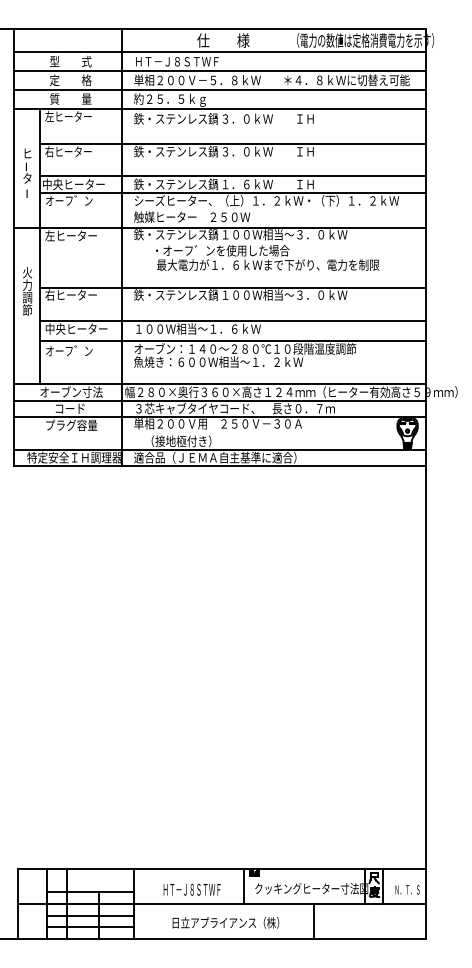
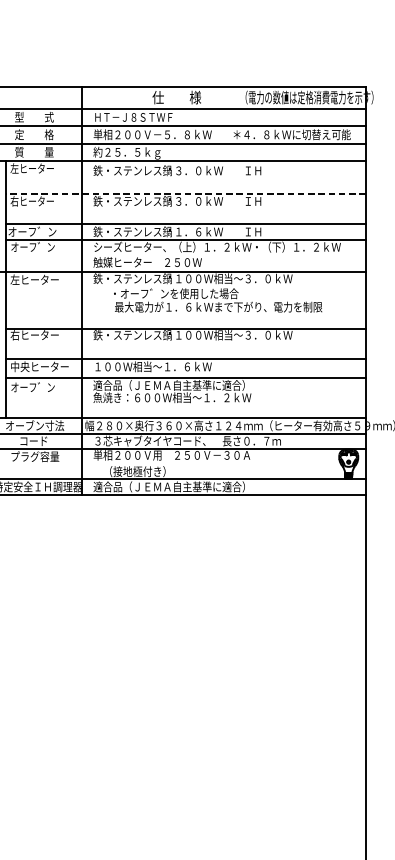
line: (233, 143) -> (186, 193), solid -> dashed
text: (73, 184) -> (36, 231), 中央ヒーター -> オーフ゛ン
text: (245, 348) -> (197, 385), オーブン：１４０～２８０℃１０段階温度調節 -> 適合品（ＪＥＭＡ自主基準に適合）

